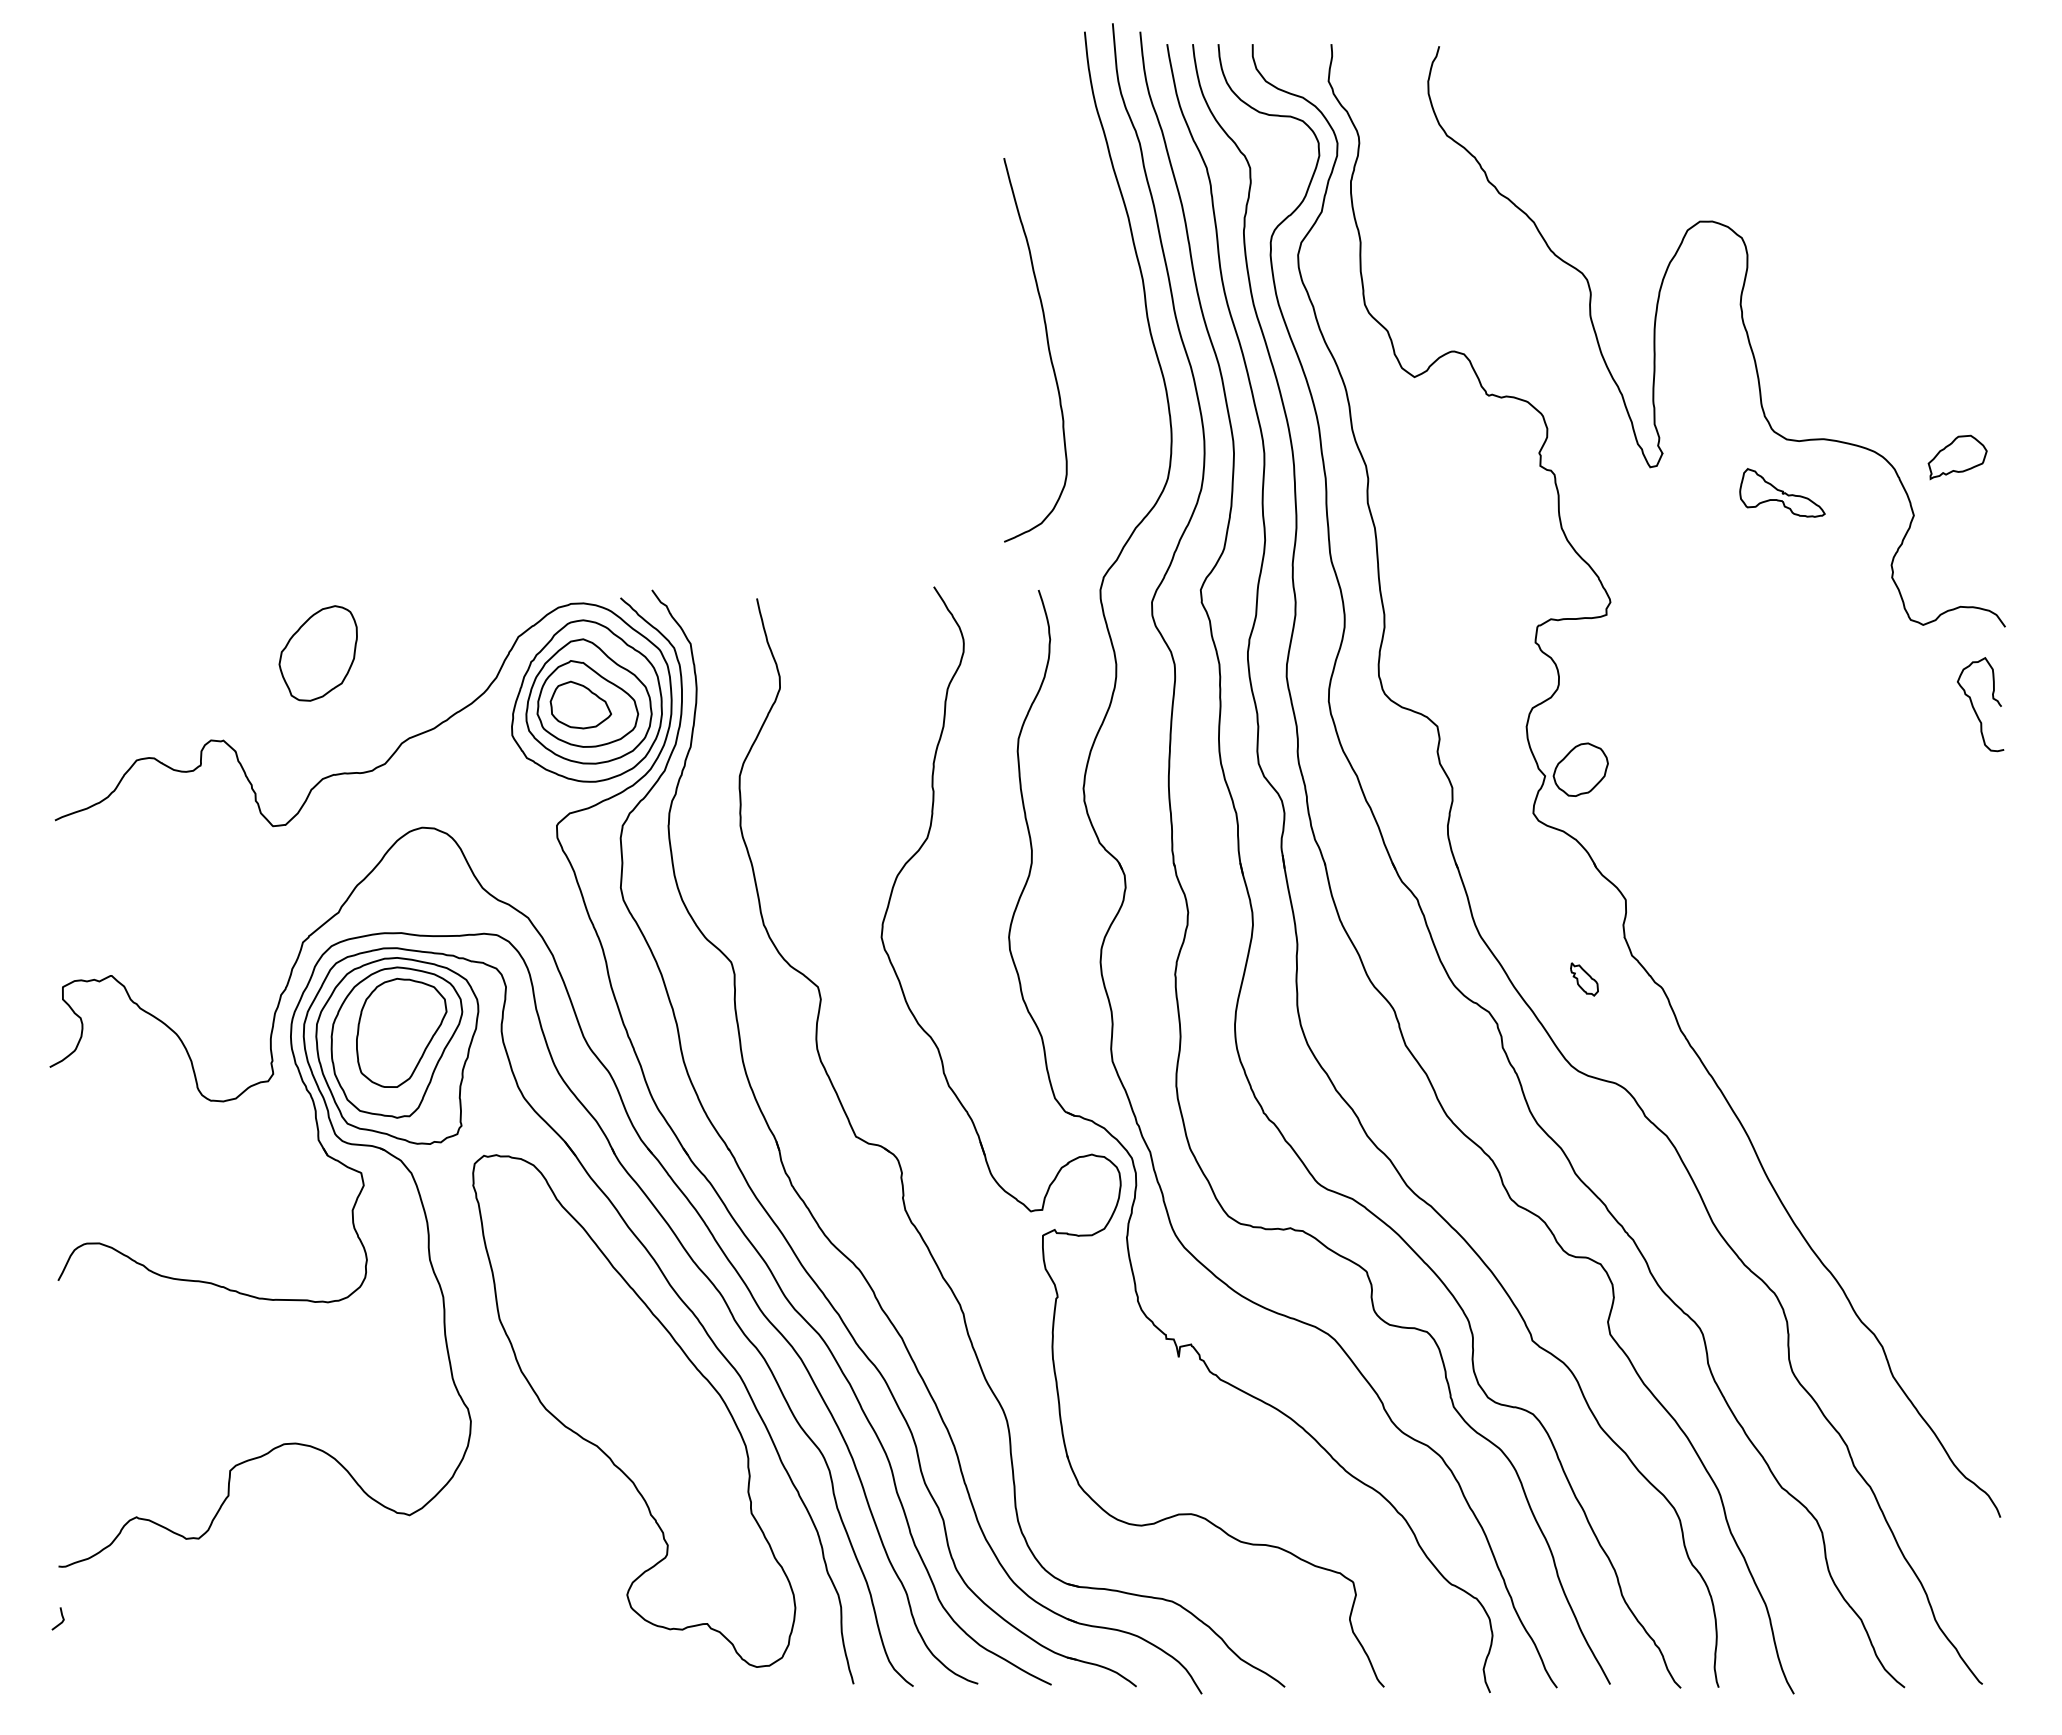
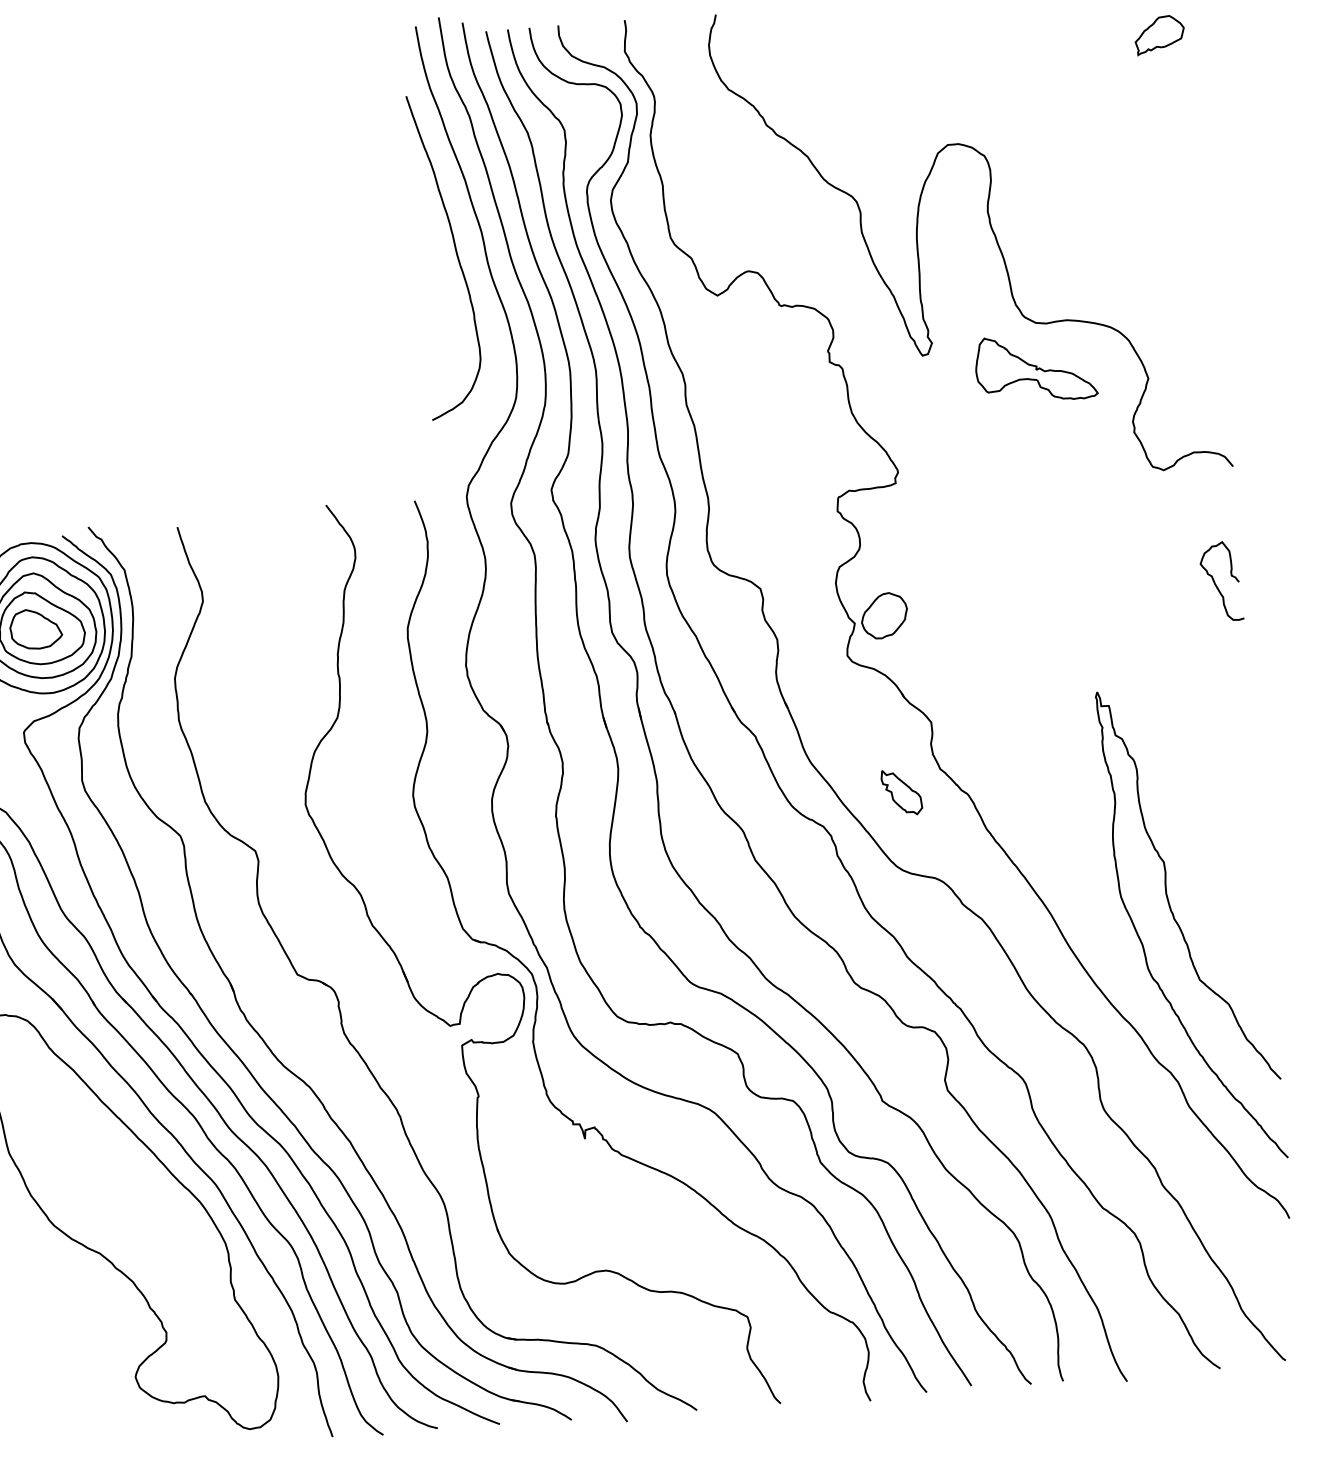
curve: (1047, 347) -> (455, 253), moved
part: (1957, 457) -> (1159, 35), moved
part: (1782, 492) -> (1035, 368), size x1.67
curve: (1974, 707) -> (1216, 584), moved
part: (1584, 979) -> (901, 792), size x1.67
curve: (1900, 1166) -> (1181, 928), added

